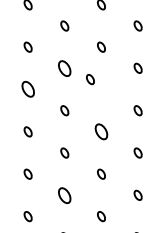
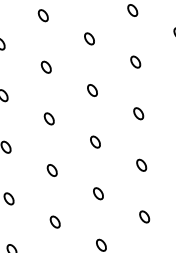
part: (64, 67) -> (89, 37), size x0.62
part: (90, 79) -> (135, 62), moved
part: (27, 89) -> (45, 67), size x0.62
part: (101, 131) -> (138, 113), size x0.62
part: (64, 194) -> (98, 192), size x0.62

